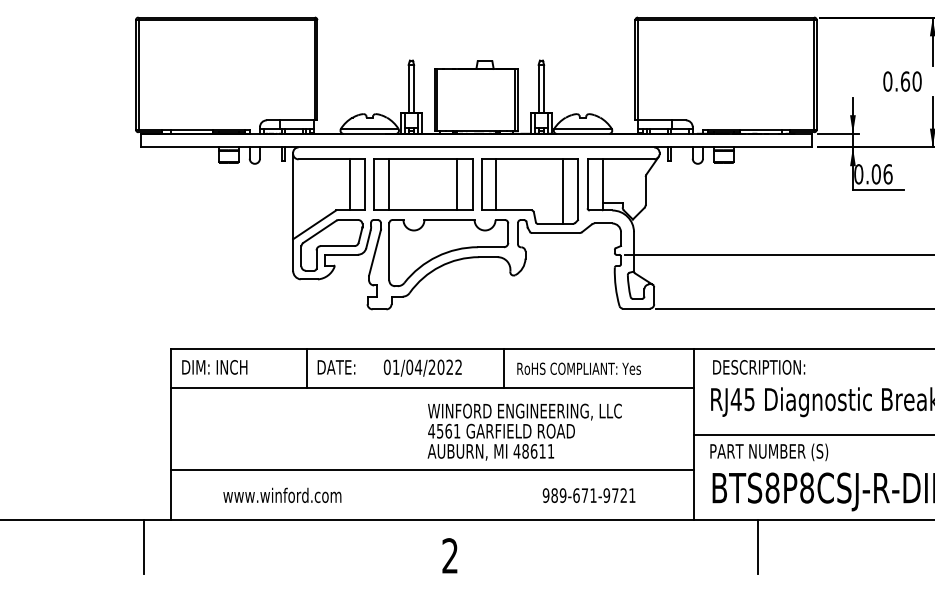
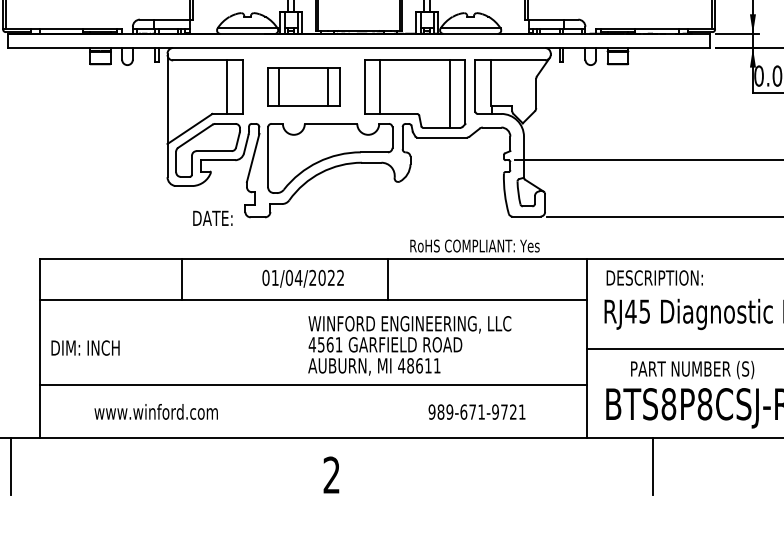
part: (423, 184) -> (303, 86), size x0.7
text: (214, 367) -> (85, 348), moved
text: (336, 367) -> (212, 218), moved
text: (578, 368) -> (474, 245), moved
text: (769, 452) -> (692, 370), moved

